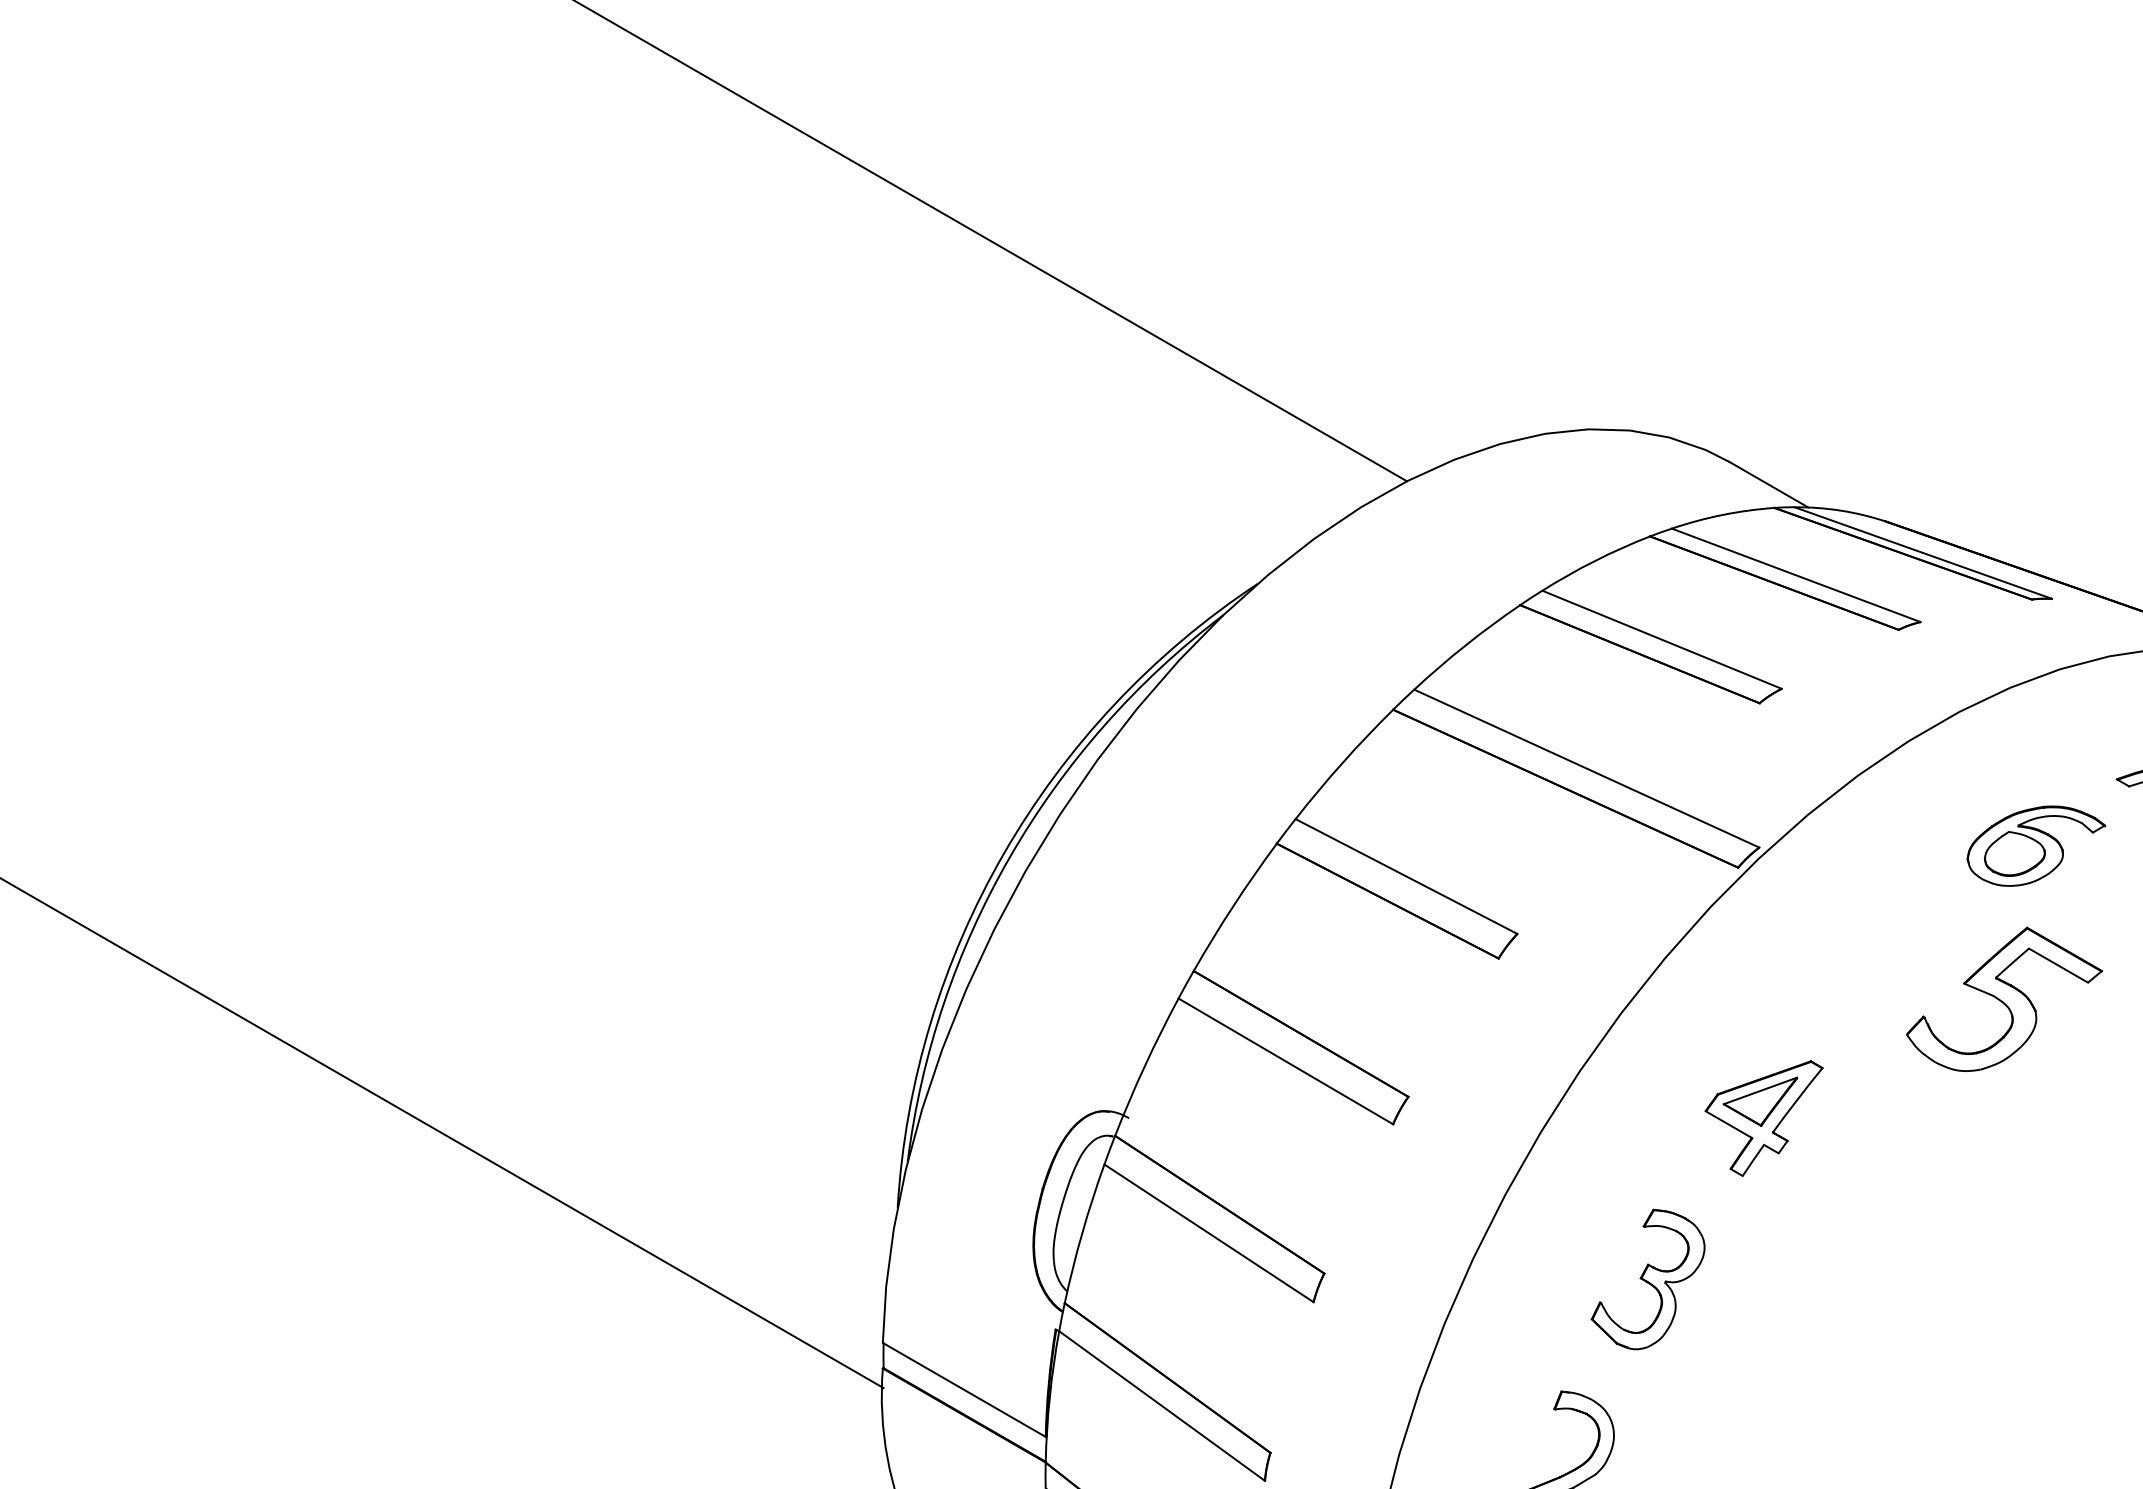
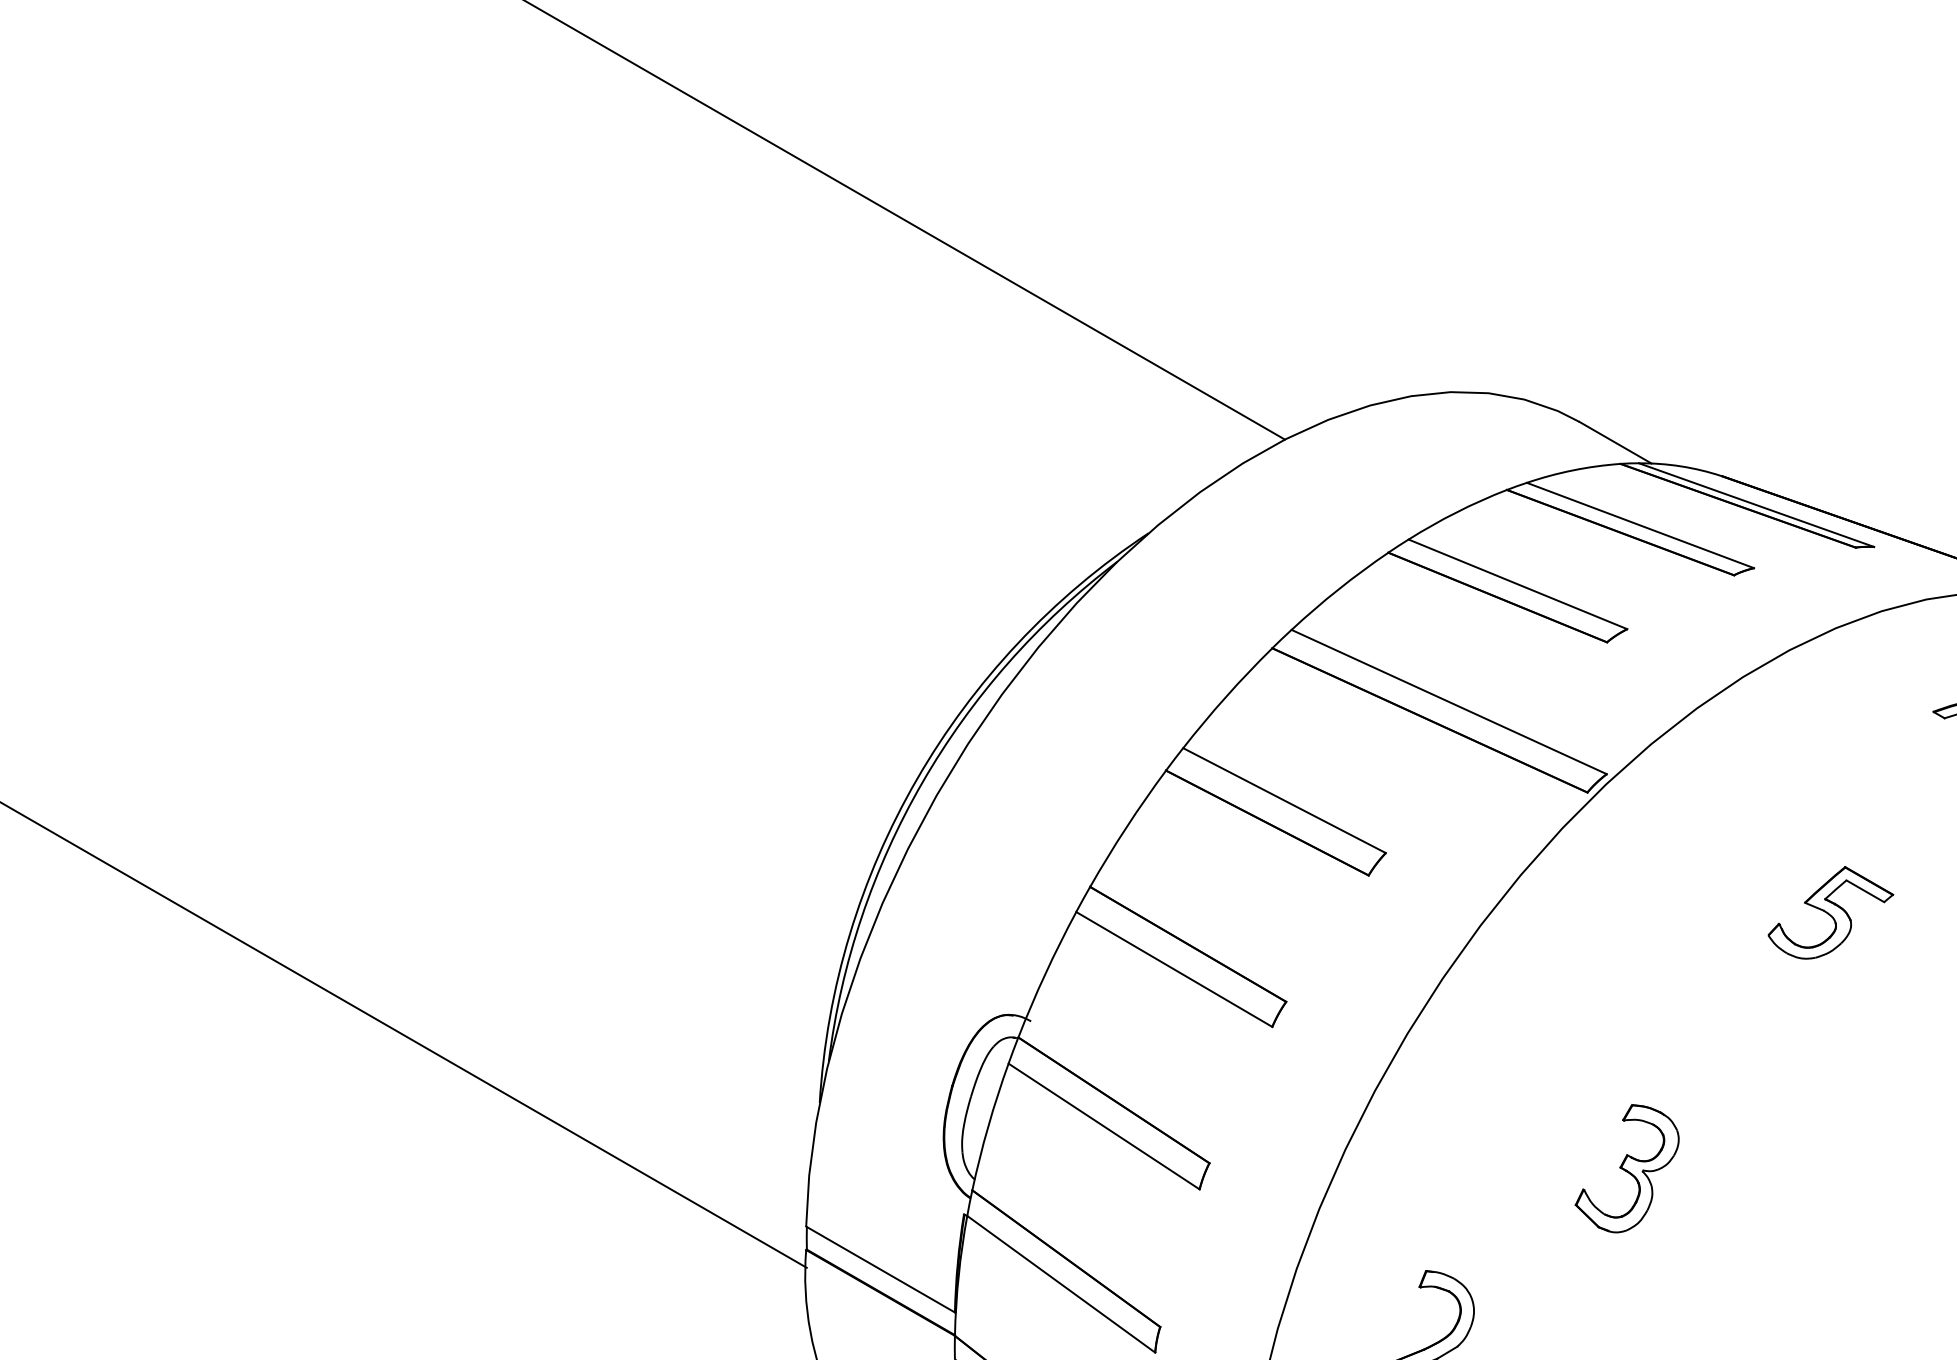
part: (2036, 845) -> (1859, 772), removed
part: (2004, 999) -> (1830, 912), size x0.7
part: (1763, 1118) -> (1610, 1021), removed
part: (1647, 1279) -> (1626, 1168), moved

